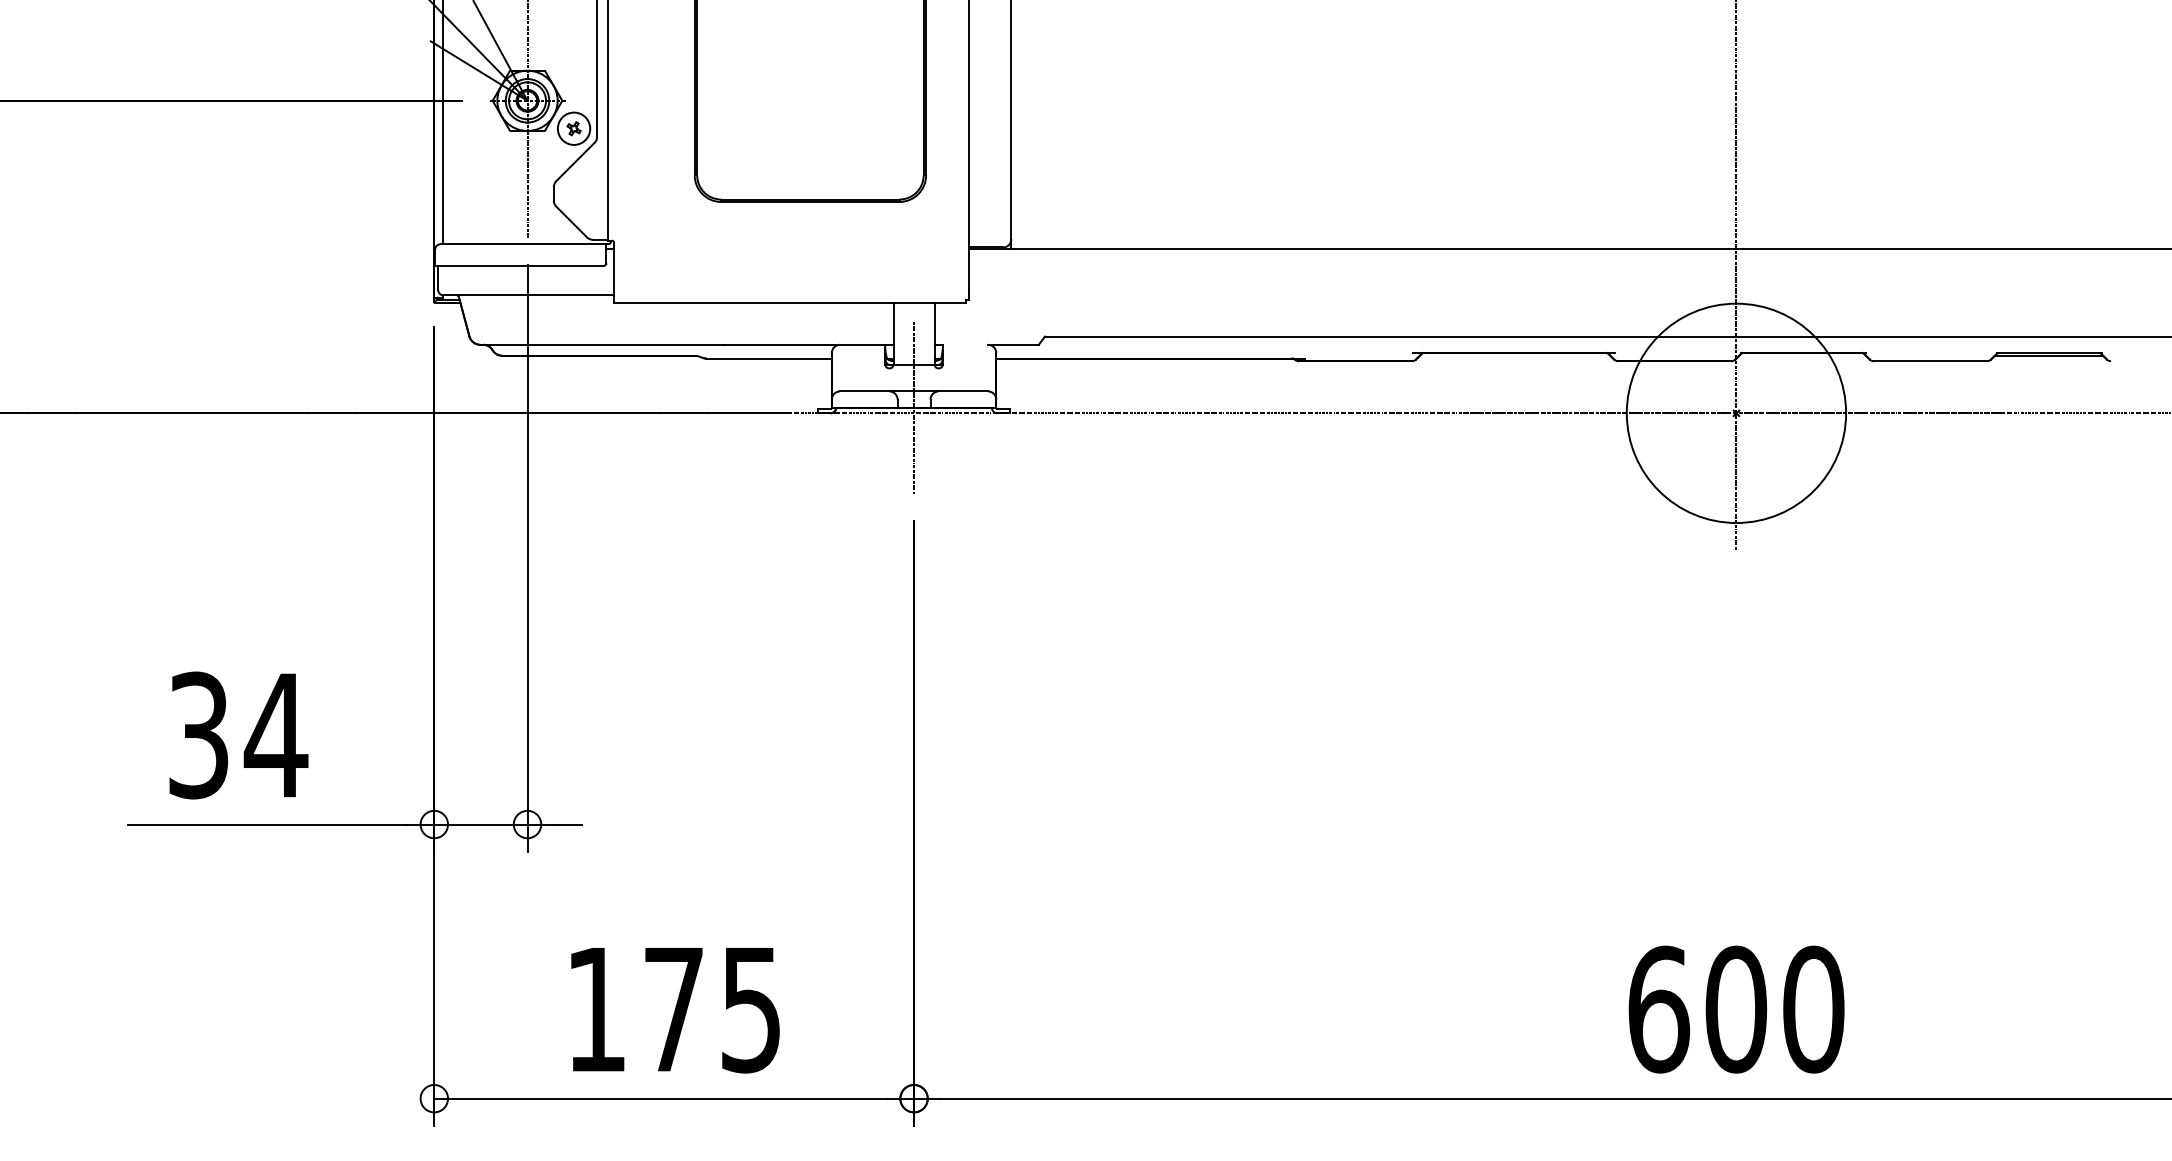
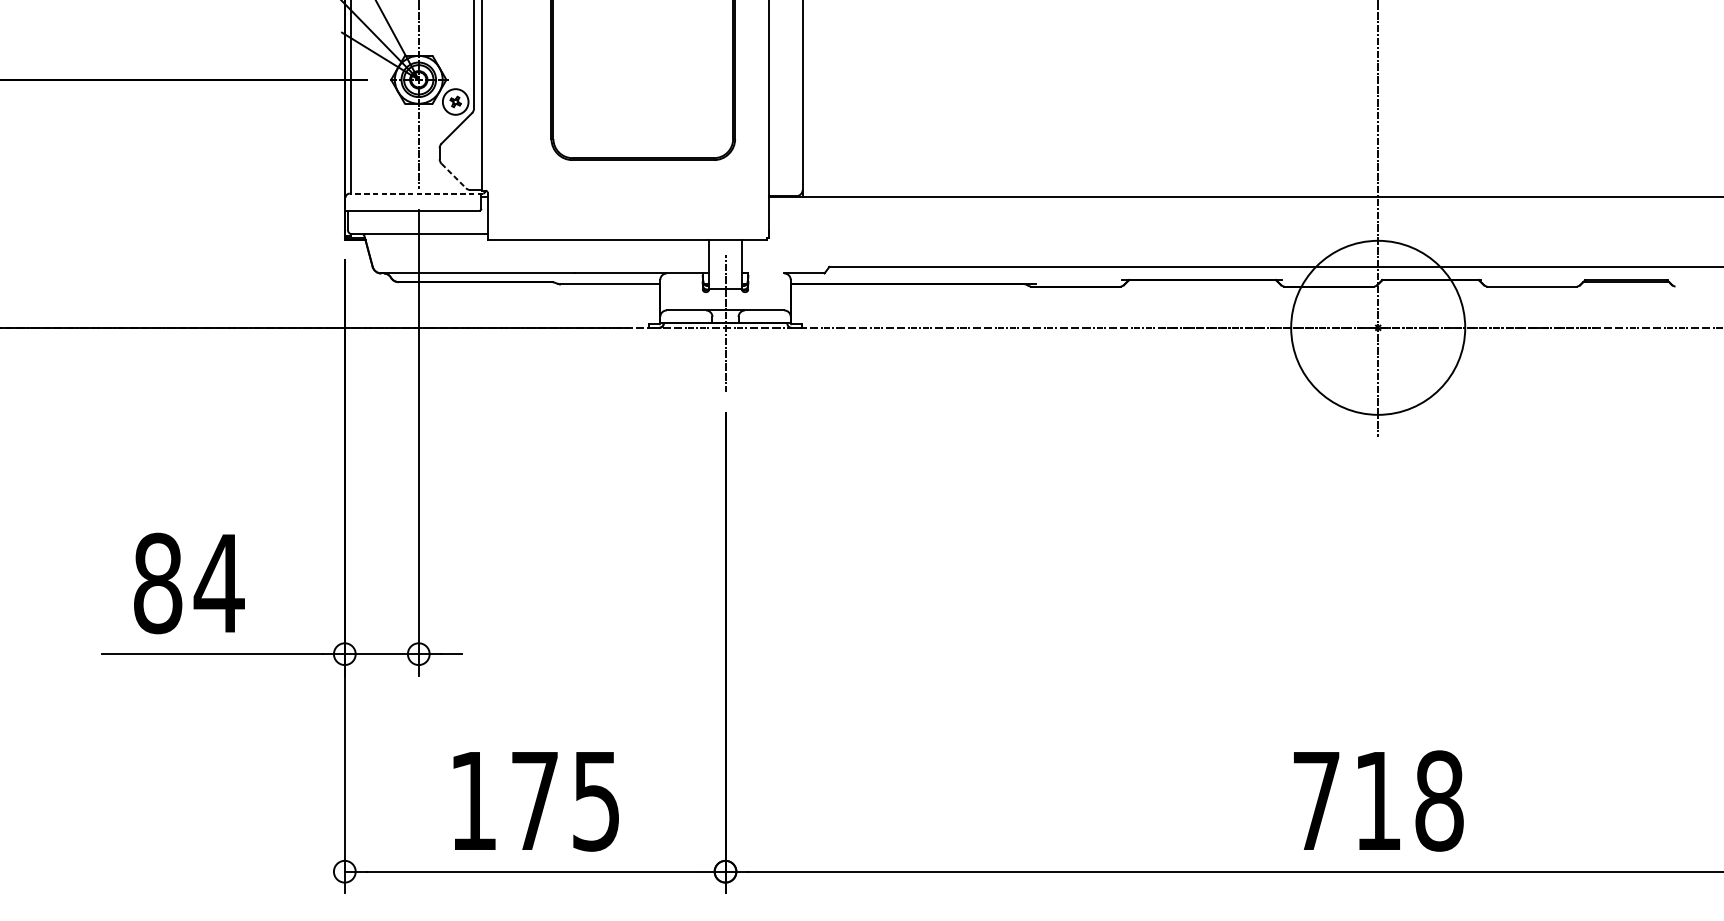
line: (571, 222) -> (453, 176), solid -> dashed
line: (524, 244) -> (416, 193), solid -> dashed
text: (198, 735) -> (157, 583), 34 -> 84
text: (1736, 1009) -> (1378, 800), 600 -> 718

